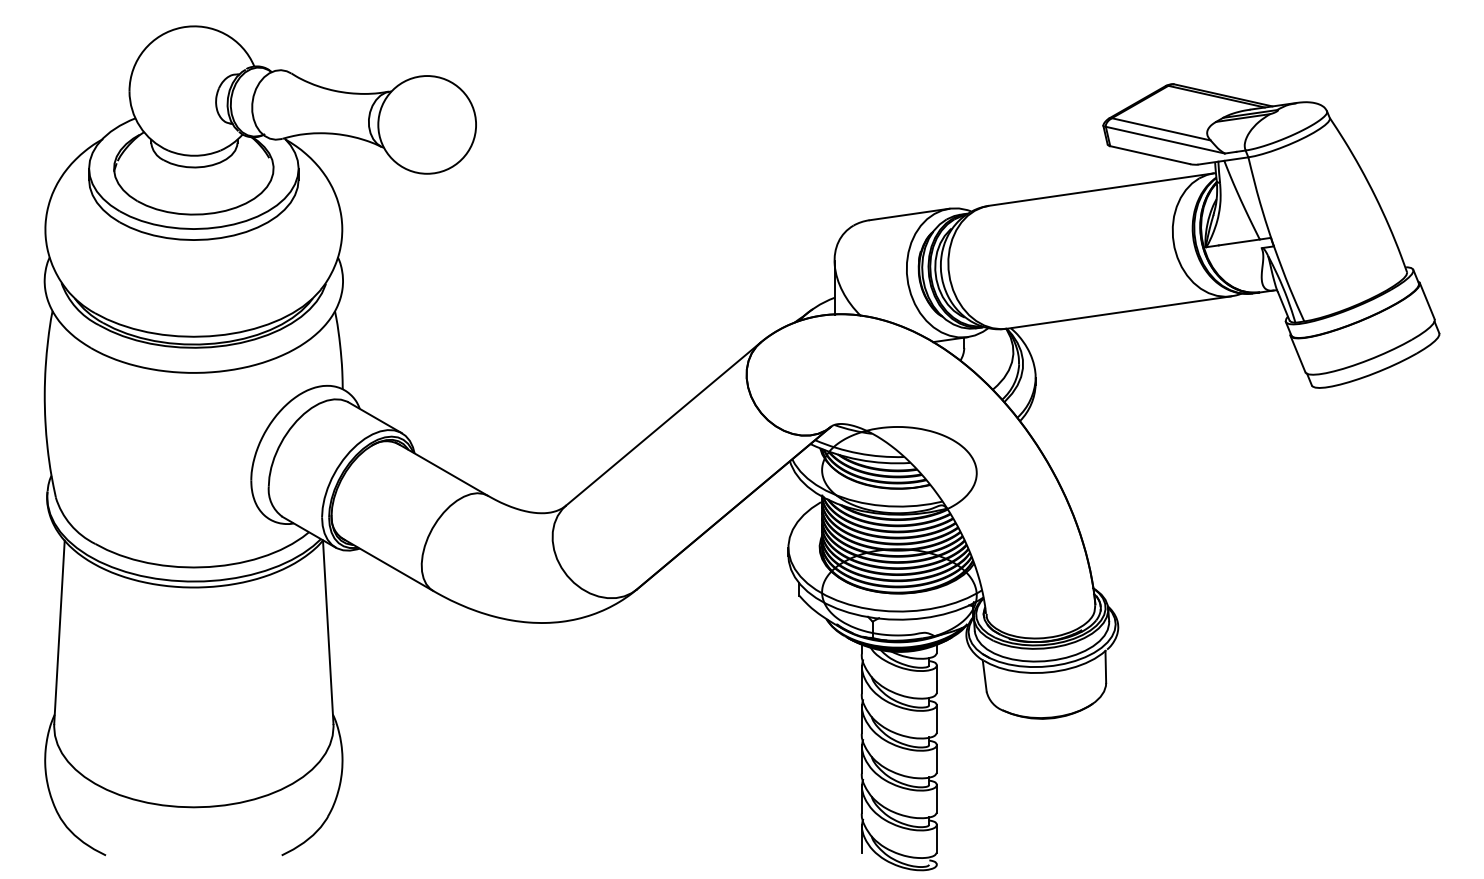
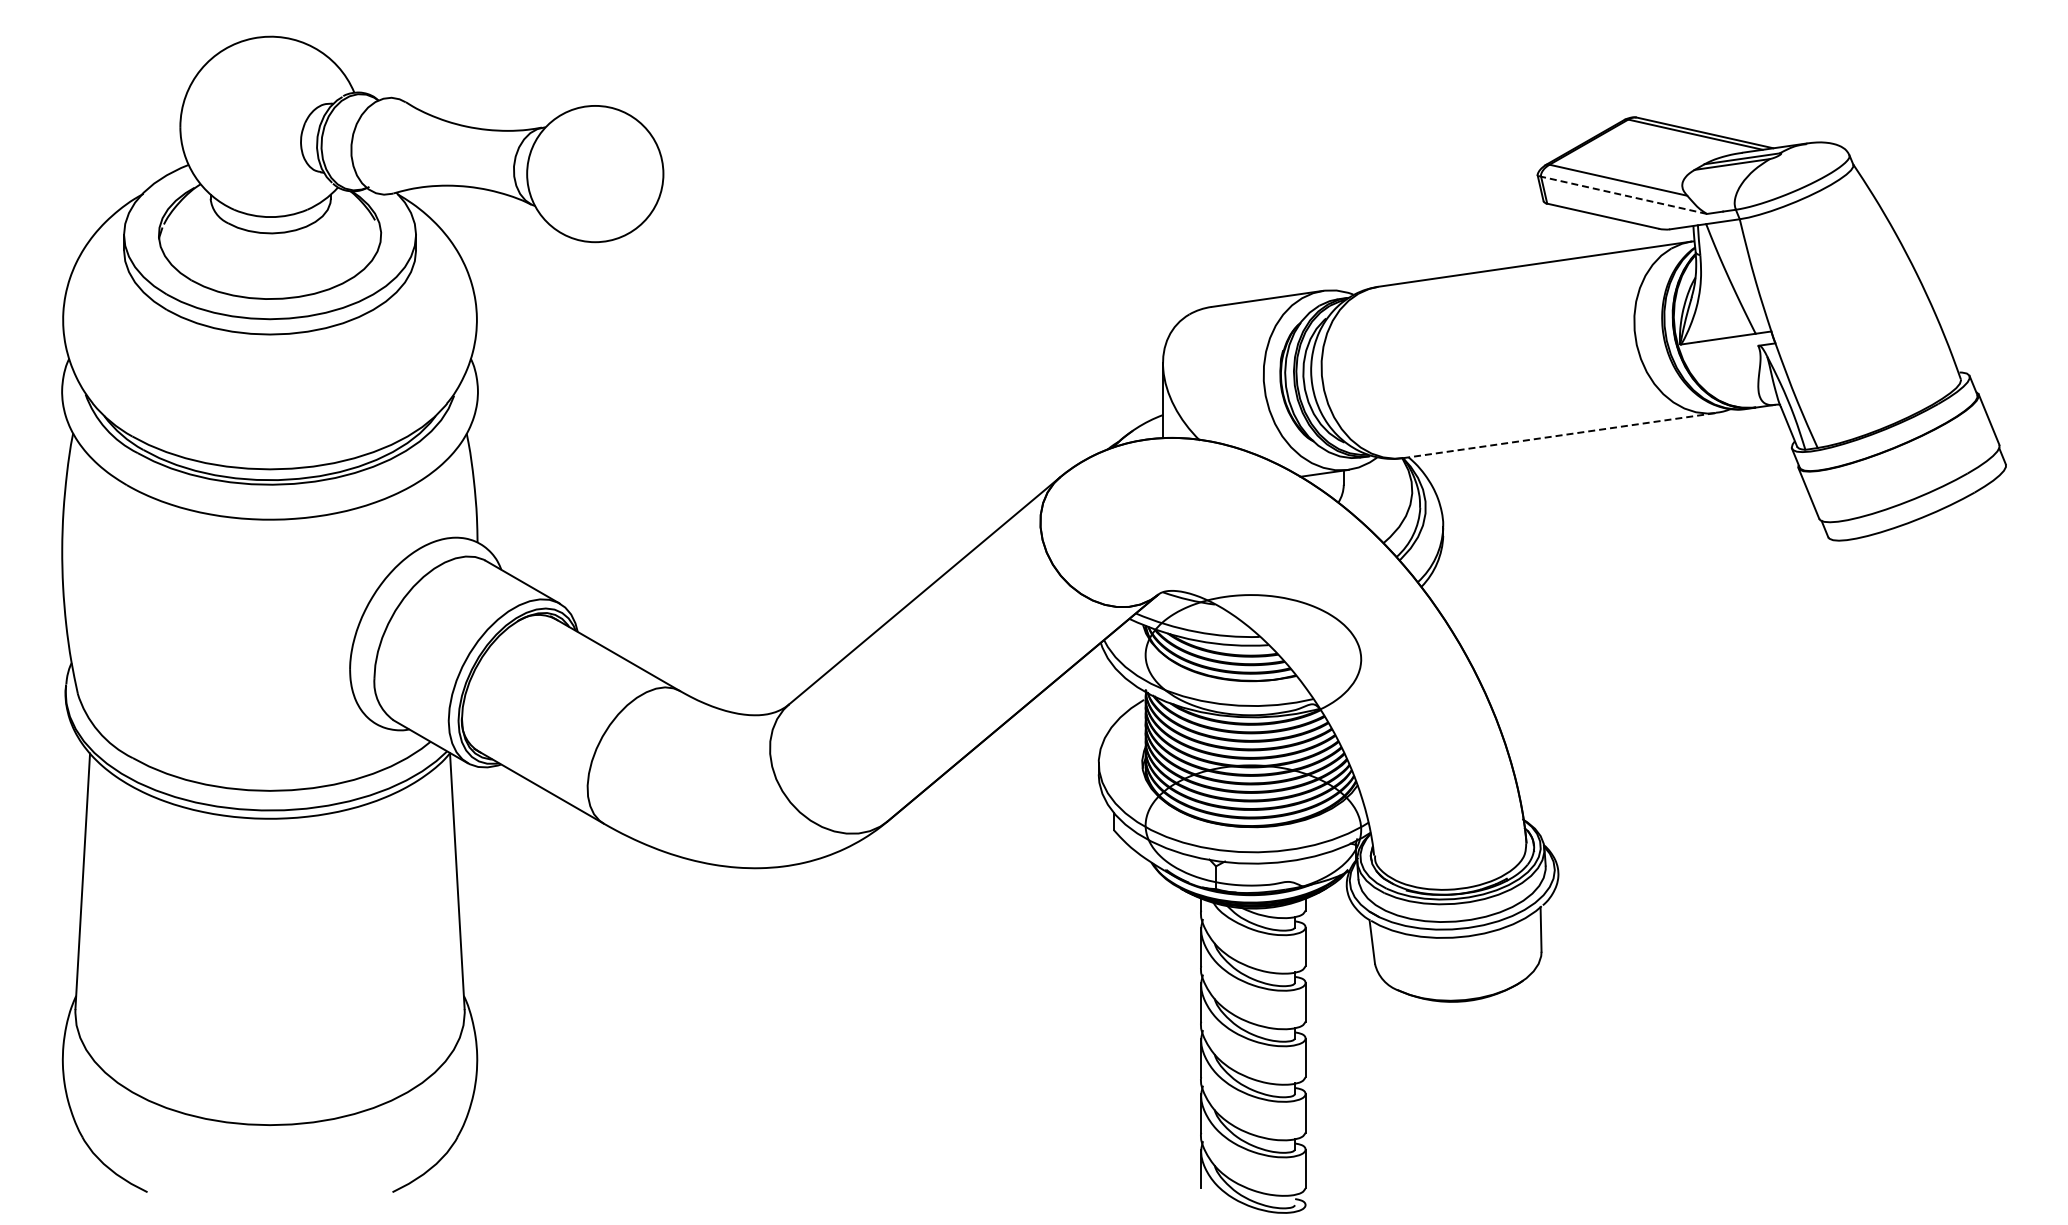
line: (1165, 140) -> (1624, 195), solid -> dashed
line: (1119, 312) -> (1560, 435), solid -> dashed

